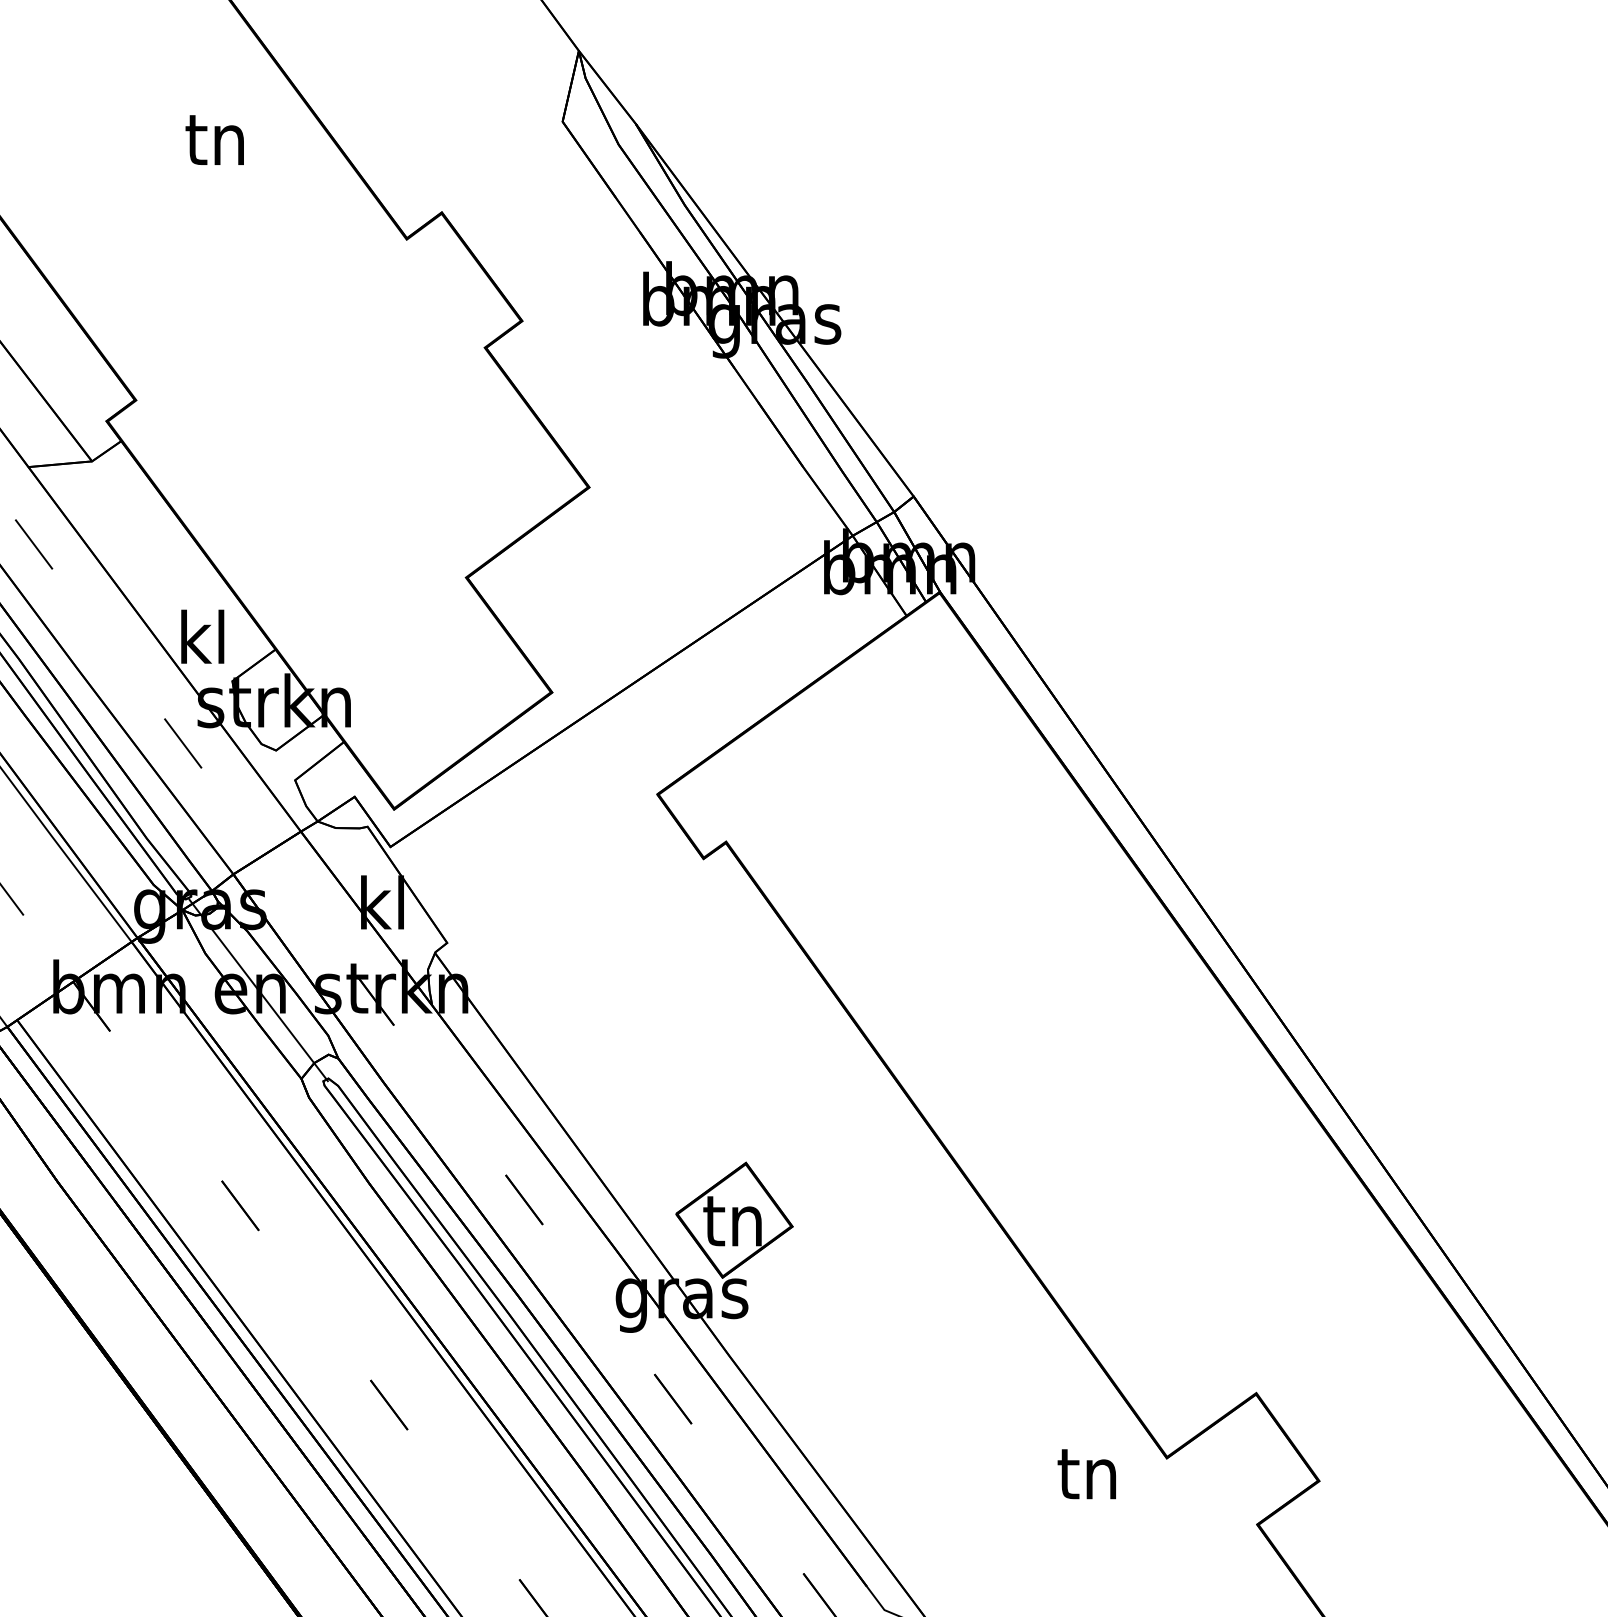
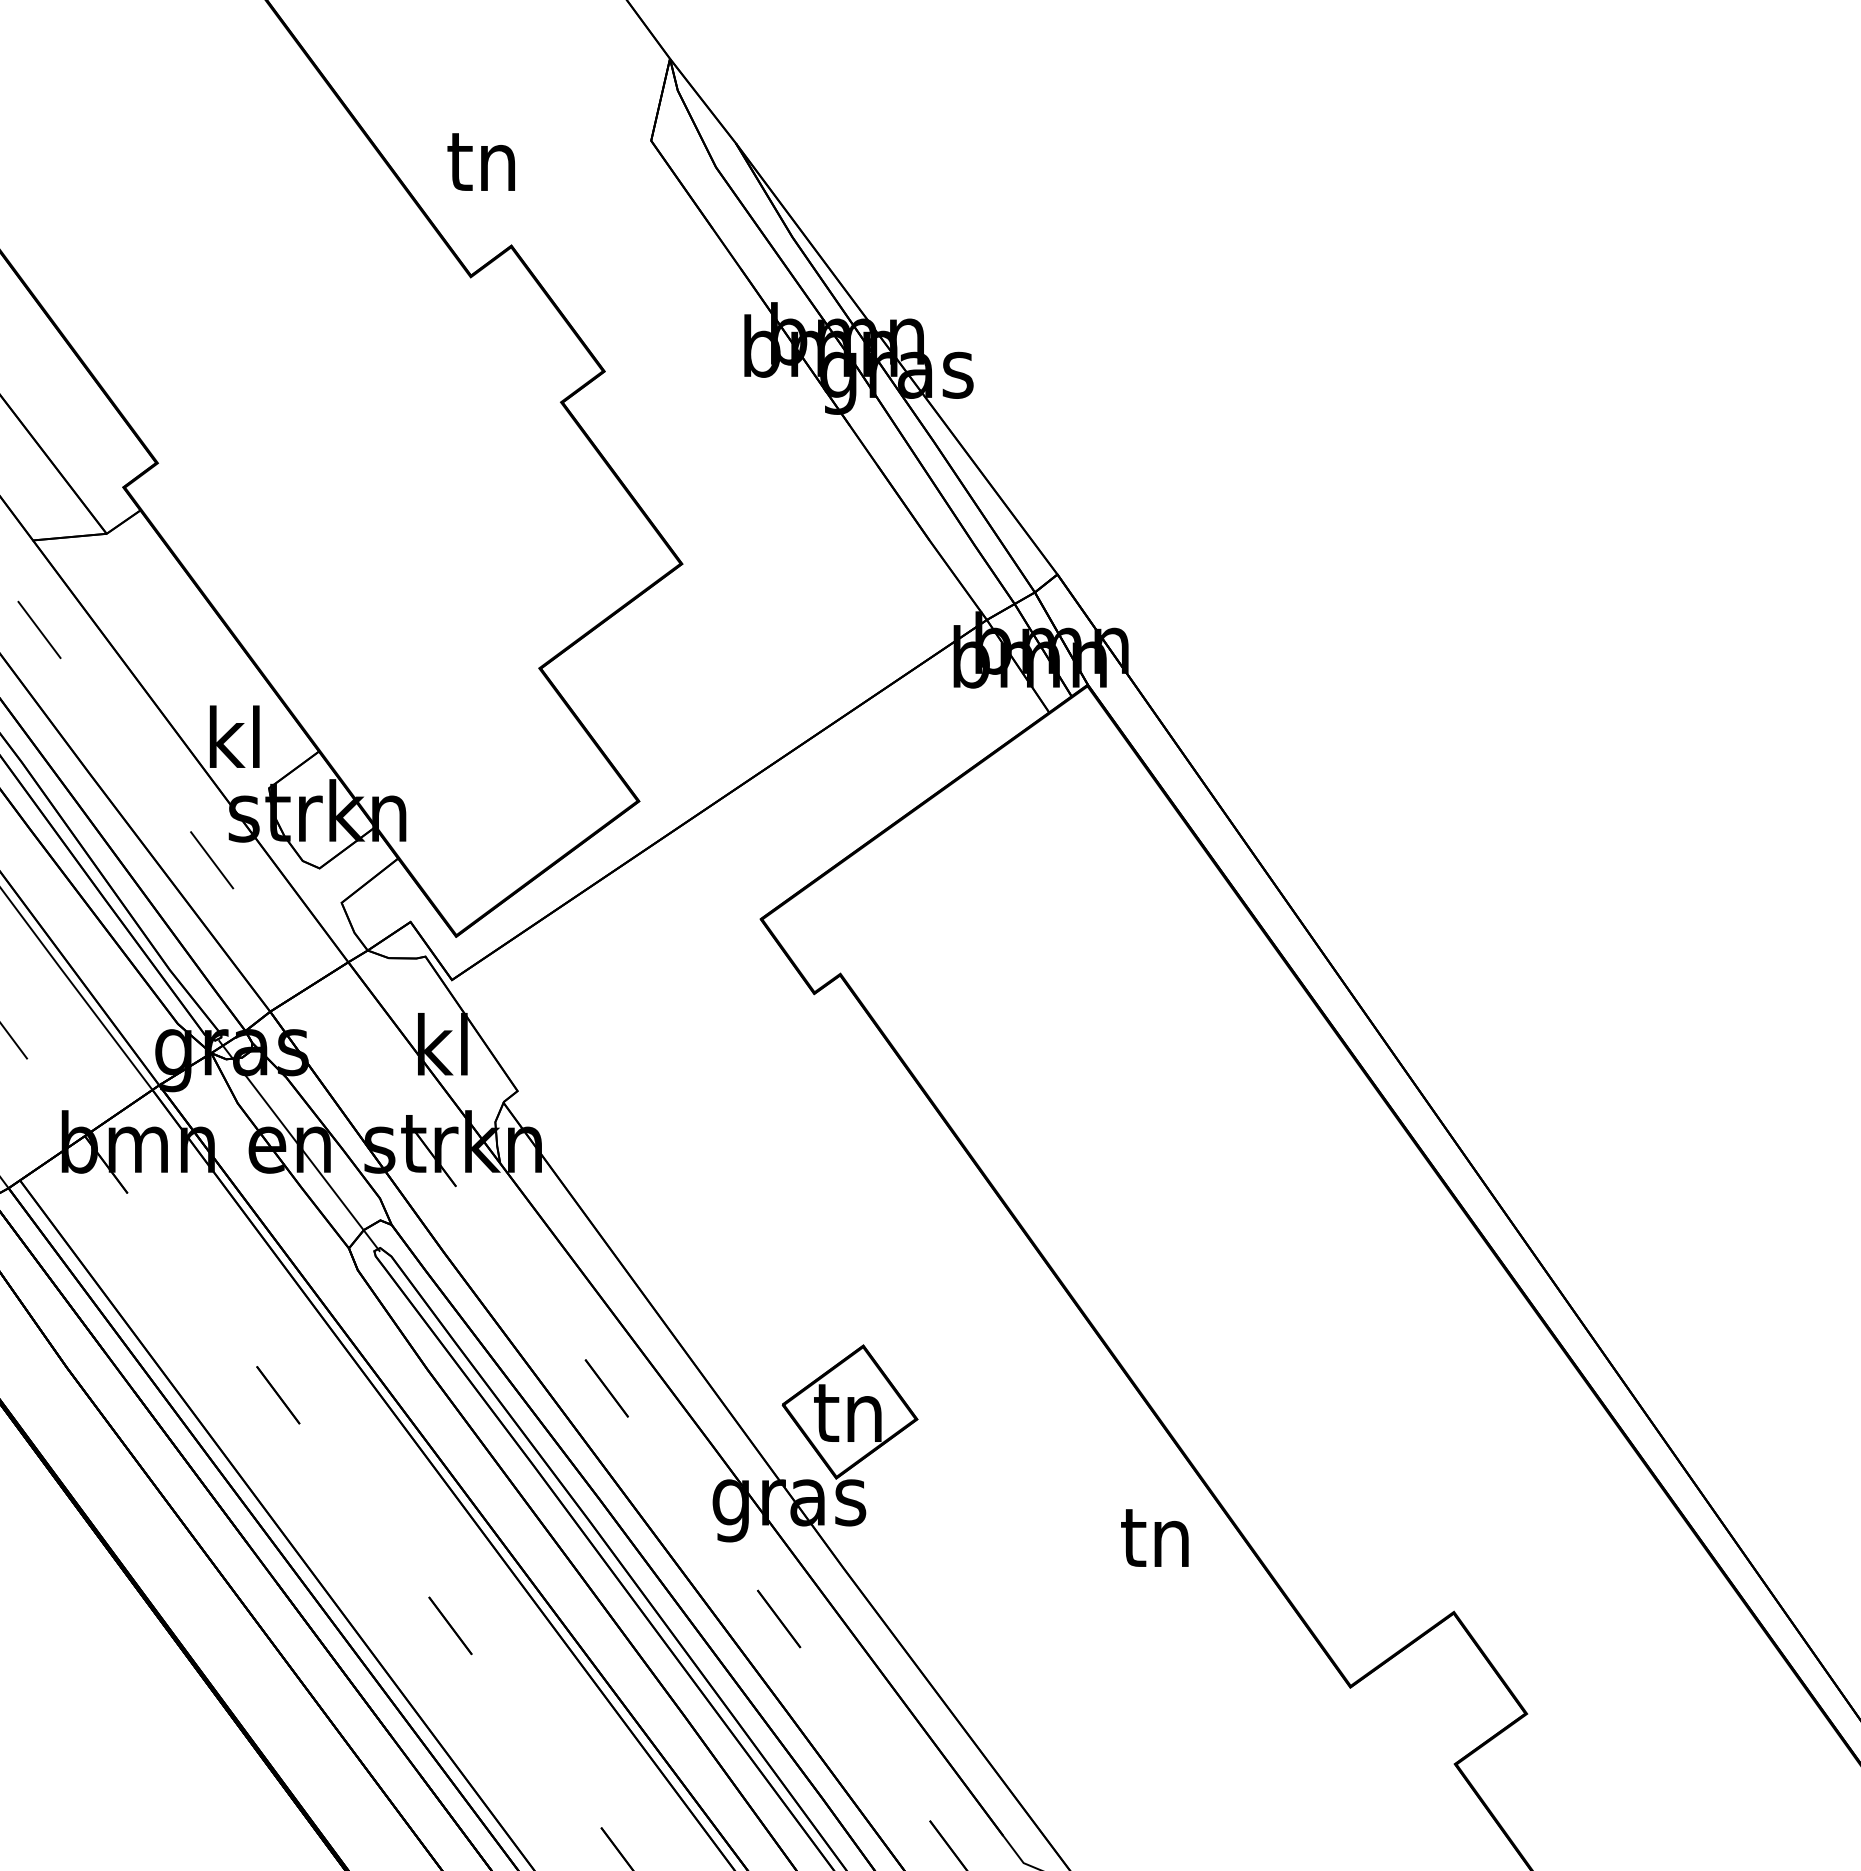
text: (214, 139) -> (480, 161), moved
text: (1086, 1474) -> (1154, 1538), moved

